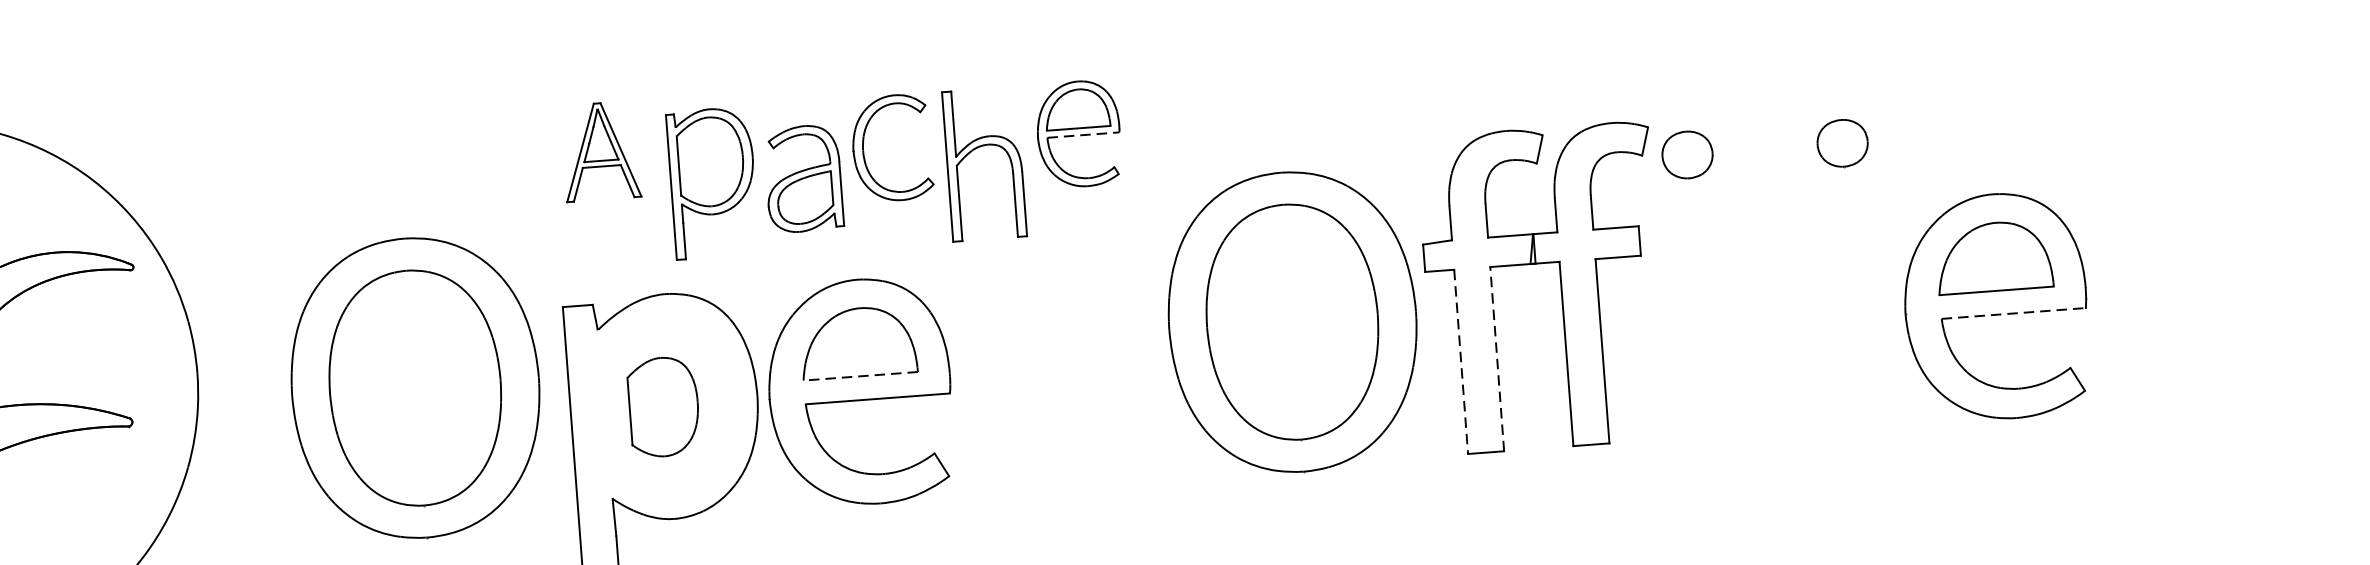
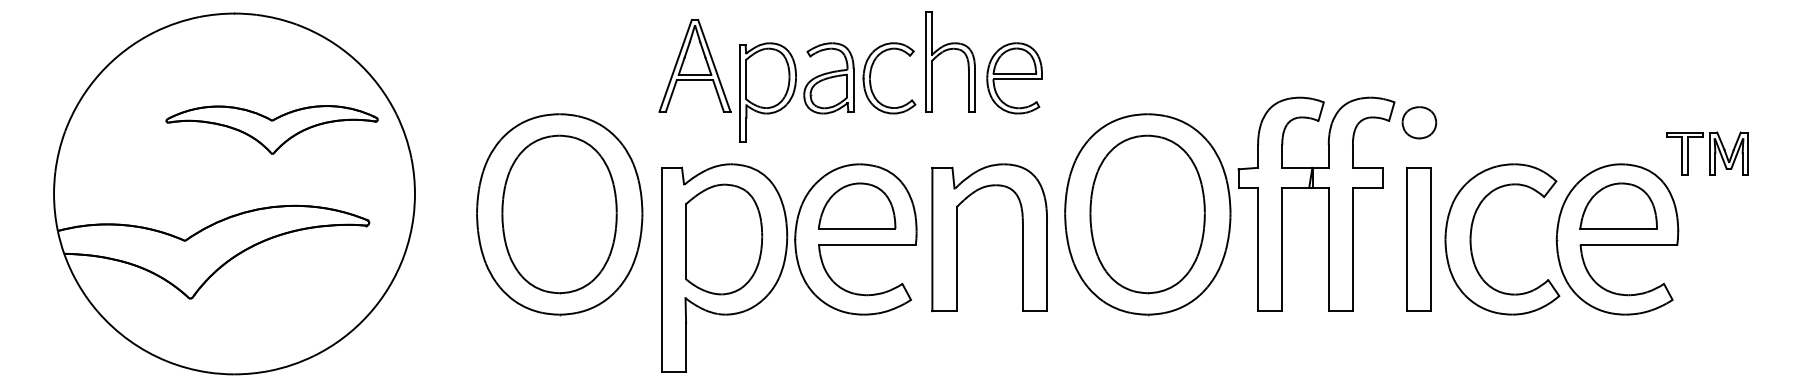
line: (1084, 135) -> (1018, 79), dashed -> solid
part: (1842, 142) -> (1523, 122), removed
part: (977, 149) -> (946, 51), moved
part: (599, 150) -> (694, 65), size x1.43
part: (2120, 168) -> (1707, 153), added
part: (803, 179) -> (828, 78), moved
line: (2014, 312) -> (1629, 244), dashed -> solid
part: (1778, 323) -> (1471, 239), added
part: (1699, 329) -> (1418, 239), added
line: (1497, 359) -> (1282, 249), dashed -> solid
line: (1461, 362) -> (1258, 249), dashed -> solid
line: (859, 375) -> (856, 228), dashed -> solid
part: (1011, 377) -> (957, 237), added
part: (664, 406) -> (724, 239), size x1.67

